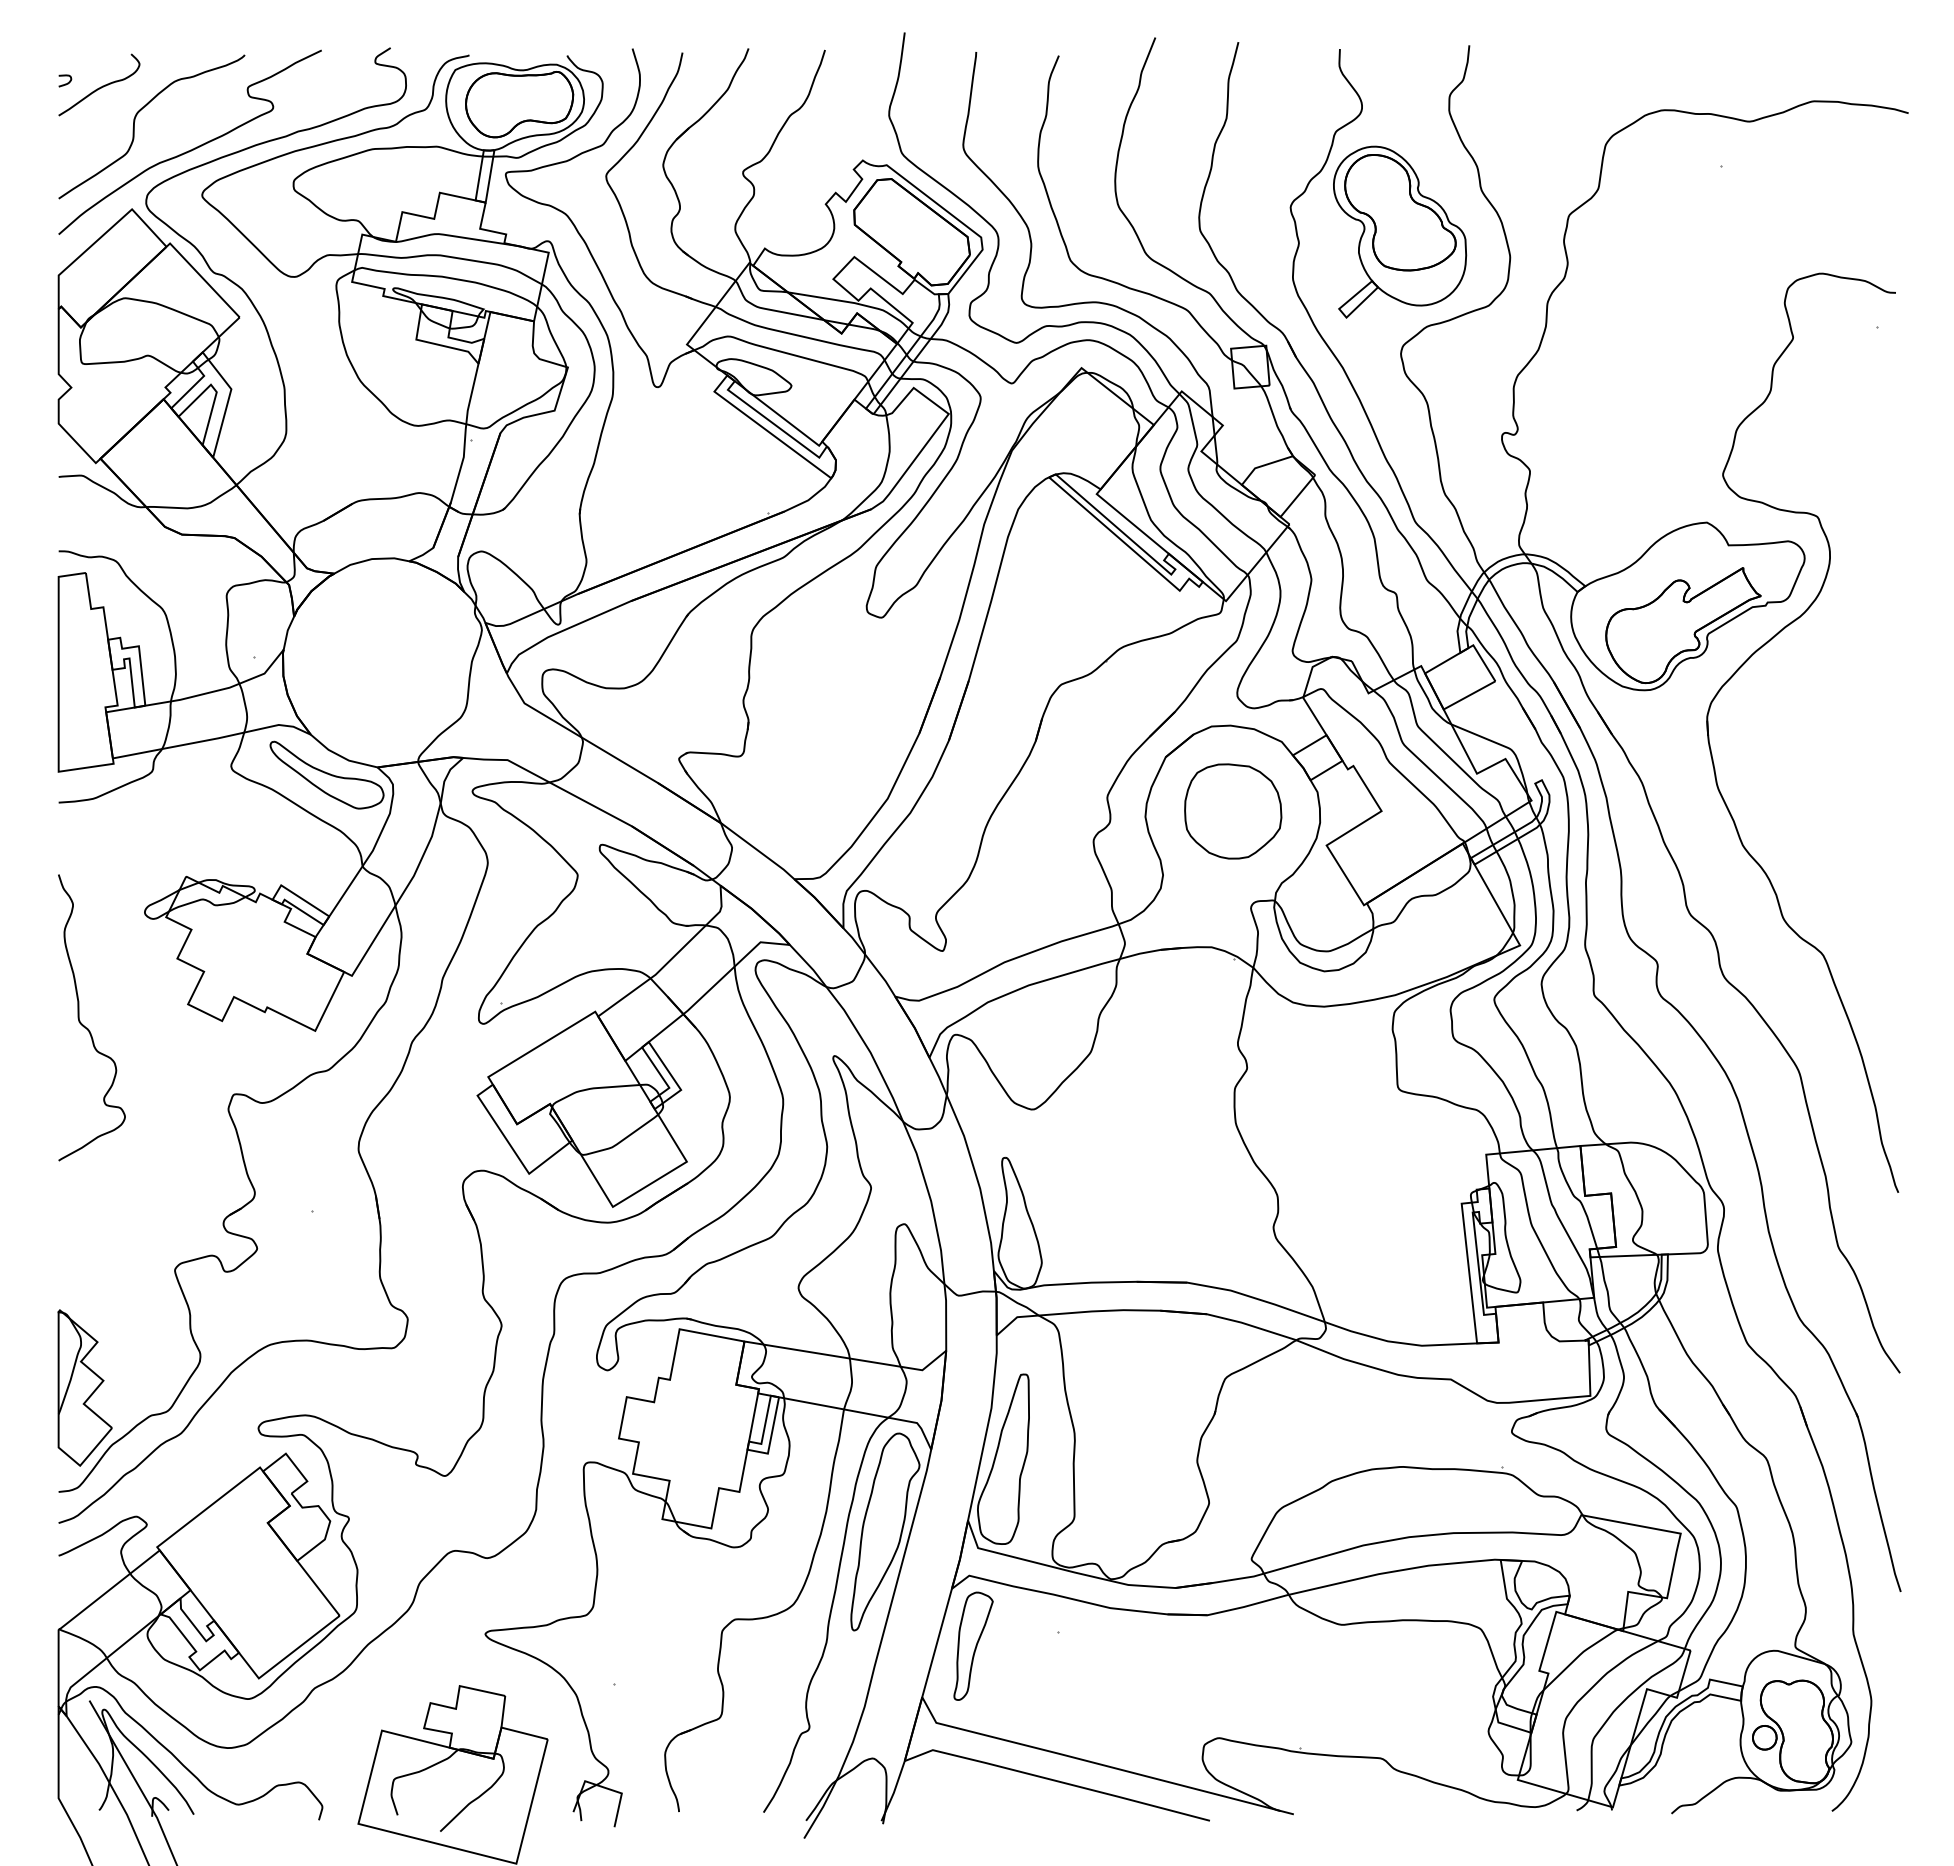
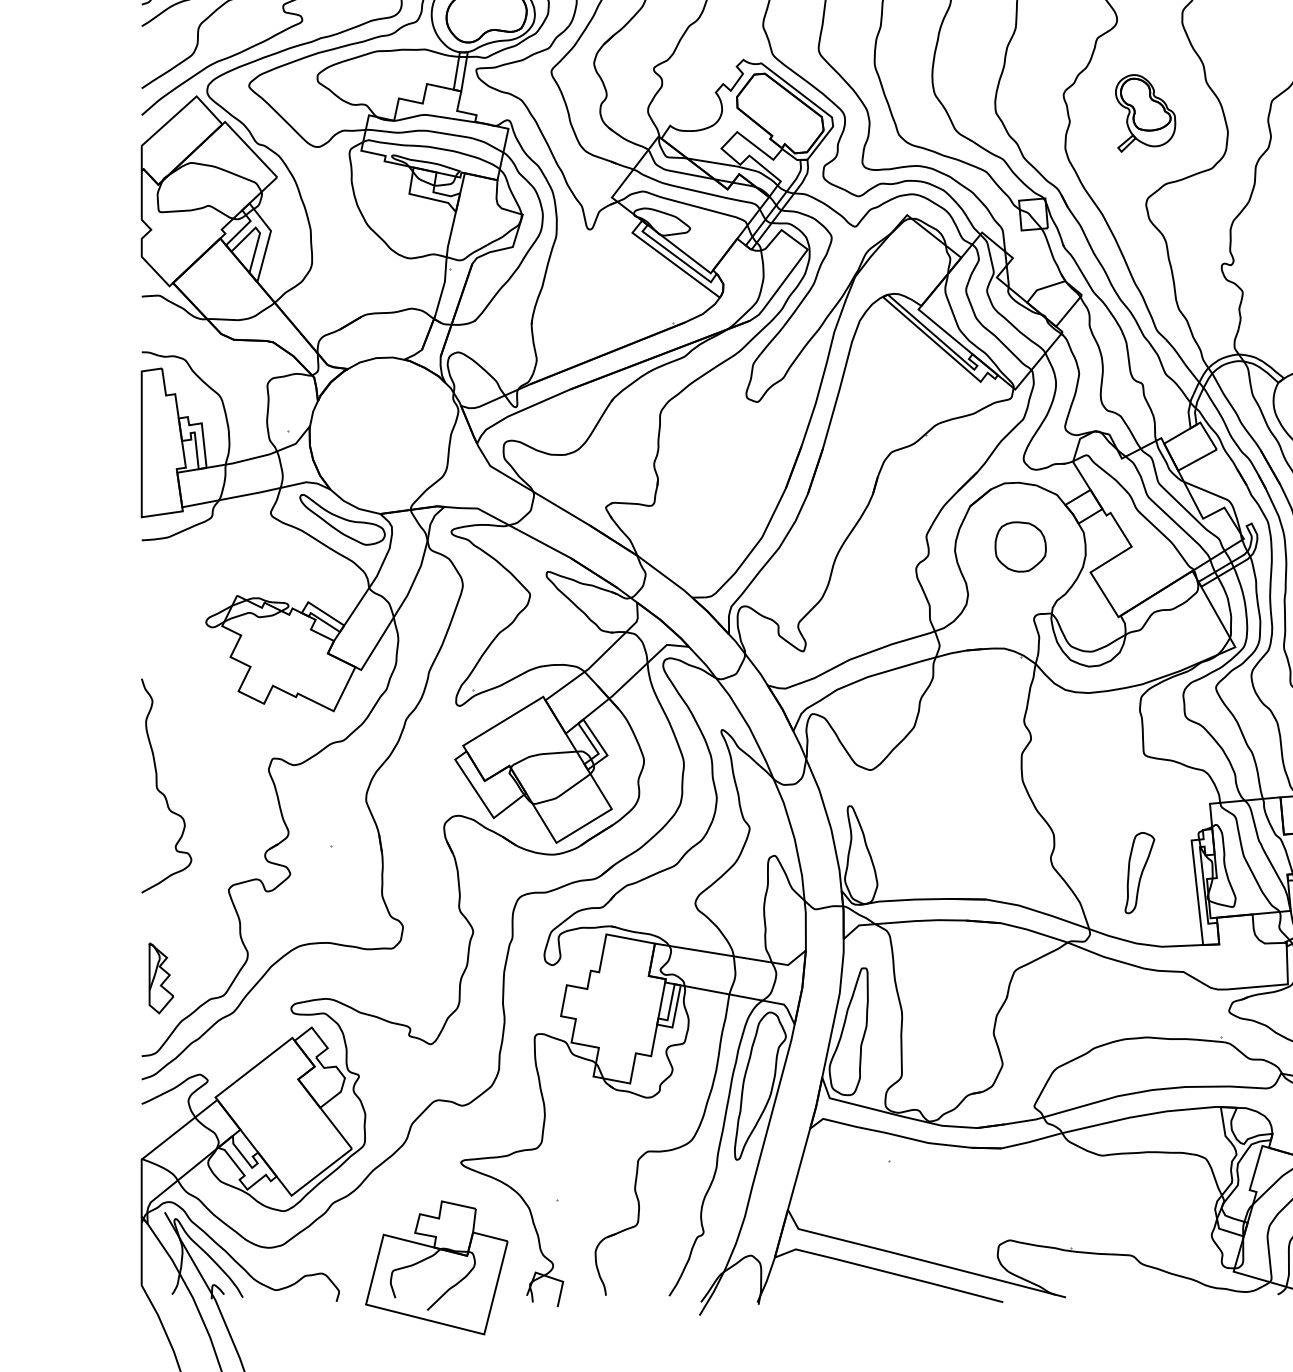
part: (1400, 231) -> (1145, 112), size x0.6
part: (1233, 811) -> (1020, 547), size x0.7
curve: (83, 1024) -> (160, 790), moved
part: (84, 1387) -> (161, 978), size x0.6
part: (973, 1645) -> (1139, 872), moved

